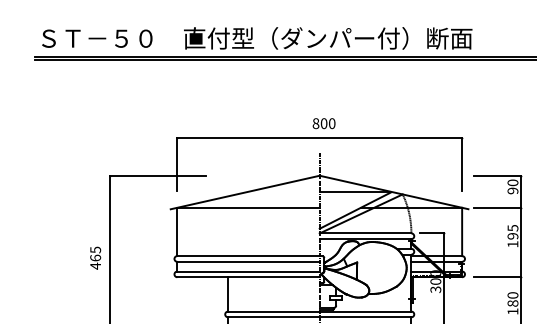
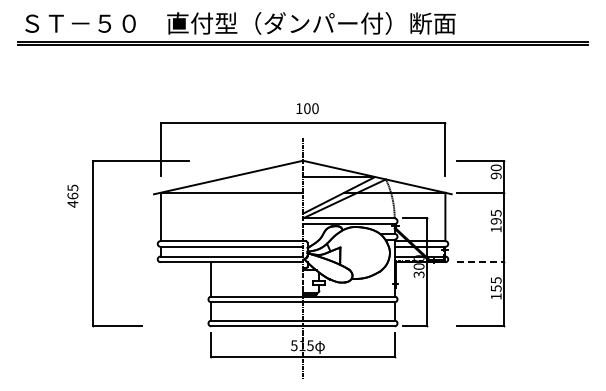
text: (316, 123) -> (299, 108), 800 -> 100
text: (95, 257) -> (72, 195), moved
line: (498, 277) -> (481, 262), solid -> dashed
text: (512, 299) -> (495, 284), 180 -> 155

